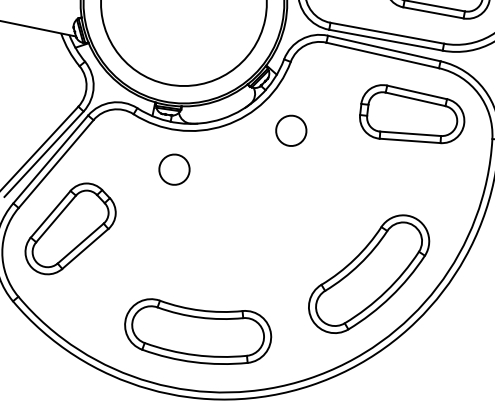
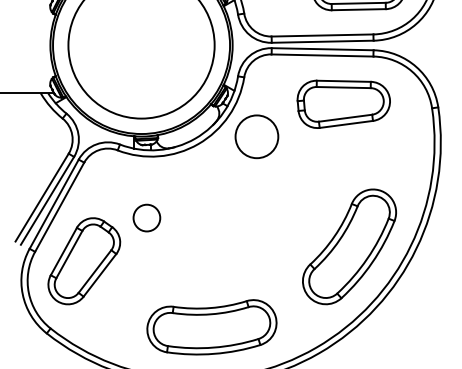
part: (411, 116) -> (343, 103), moved
circle: (290, 130) -> (256, 136), size x1.6
circle: (174, 168) -> (146, 217), moved

